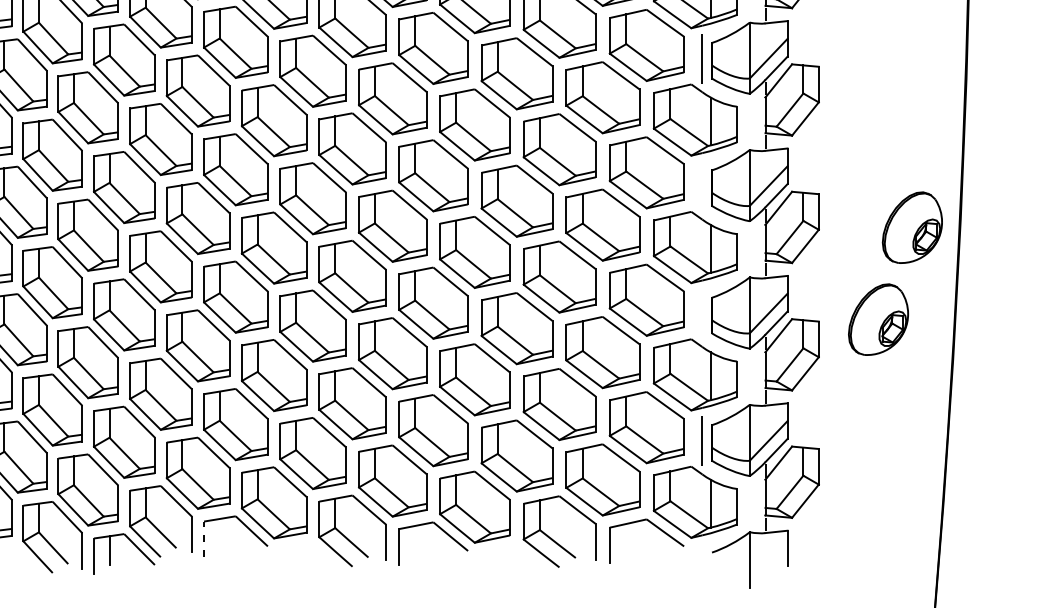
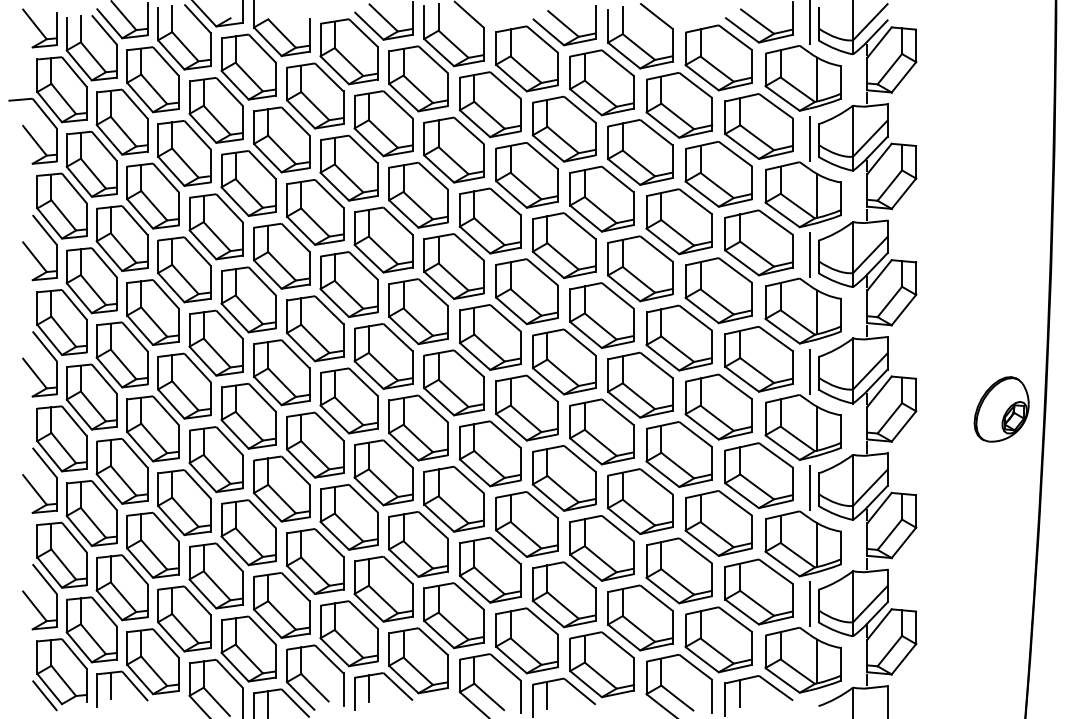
line: (702, 186) -> (809, 371), added
line: (702, 313) -> (809, 487), added
part: (878, 319) -> (970, 493), removed
line: (219, 533) -> (368, 688), added
line: (203, 538) -> (354, 693), dashed -> solid
line: (626, 538) -> (740, 693), added
line: (415, 539) -> (547, 694), added

